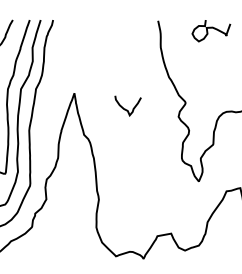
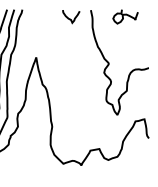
curve: (126, 108) -> (70, 18), moved

